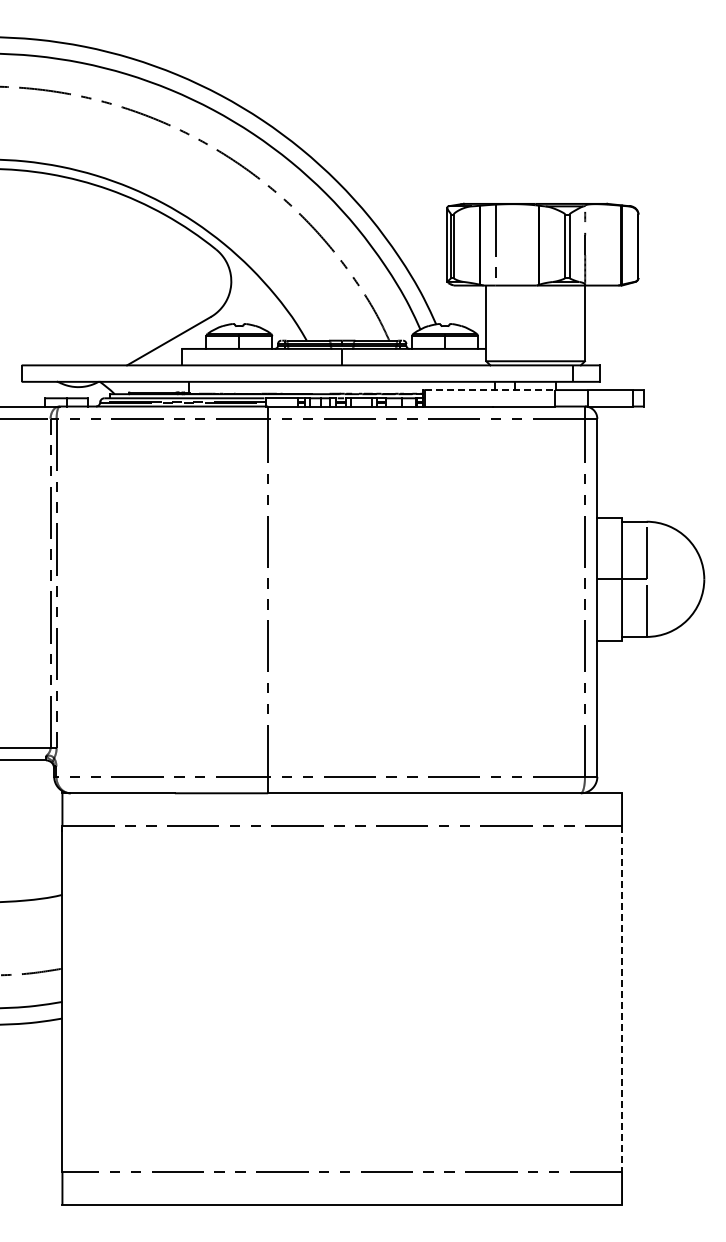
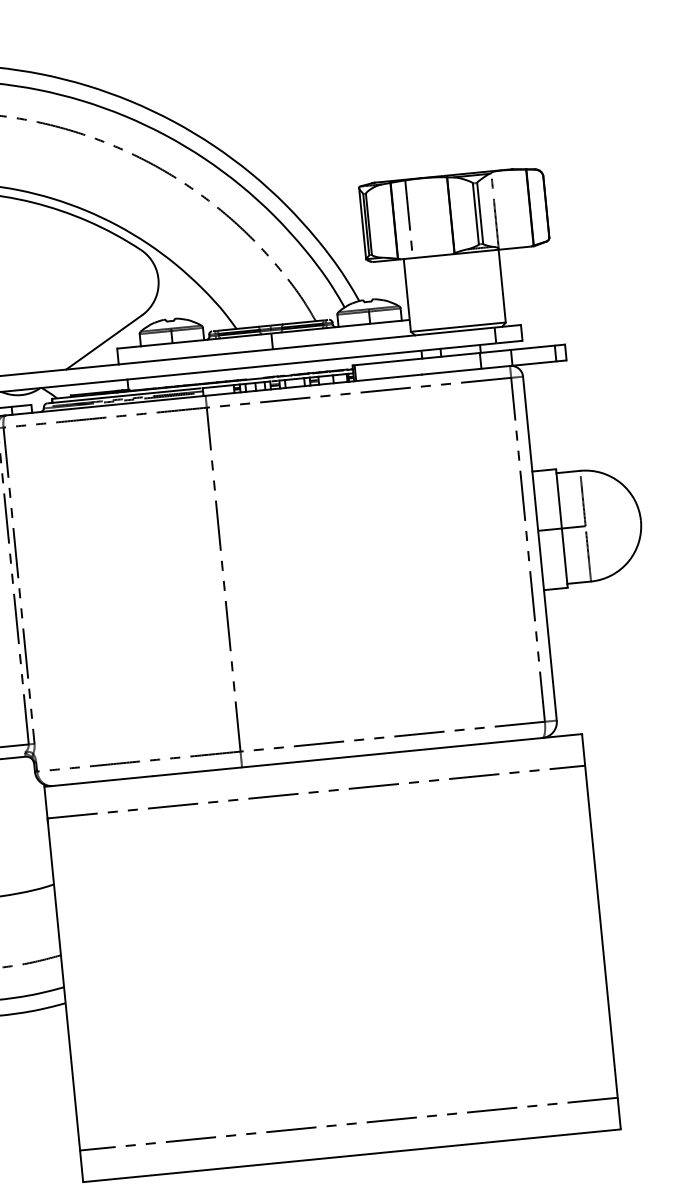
line: (490, 390) -> (417, 359), dashed -> solid
line: (622, 999) -> (601, 932), dashed -> solid

